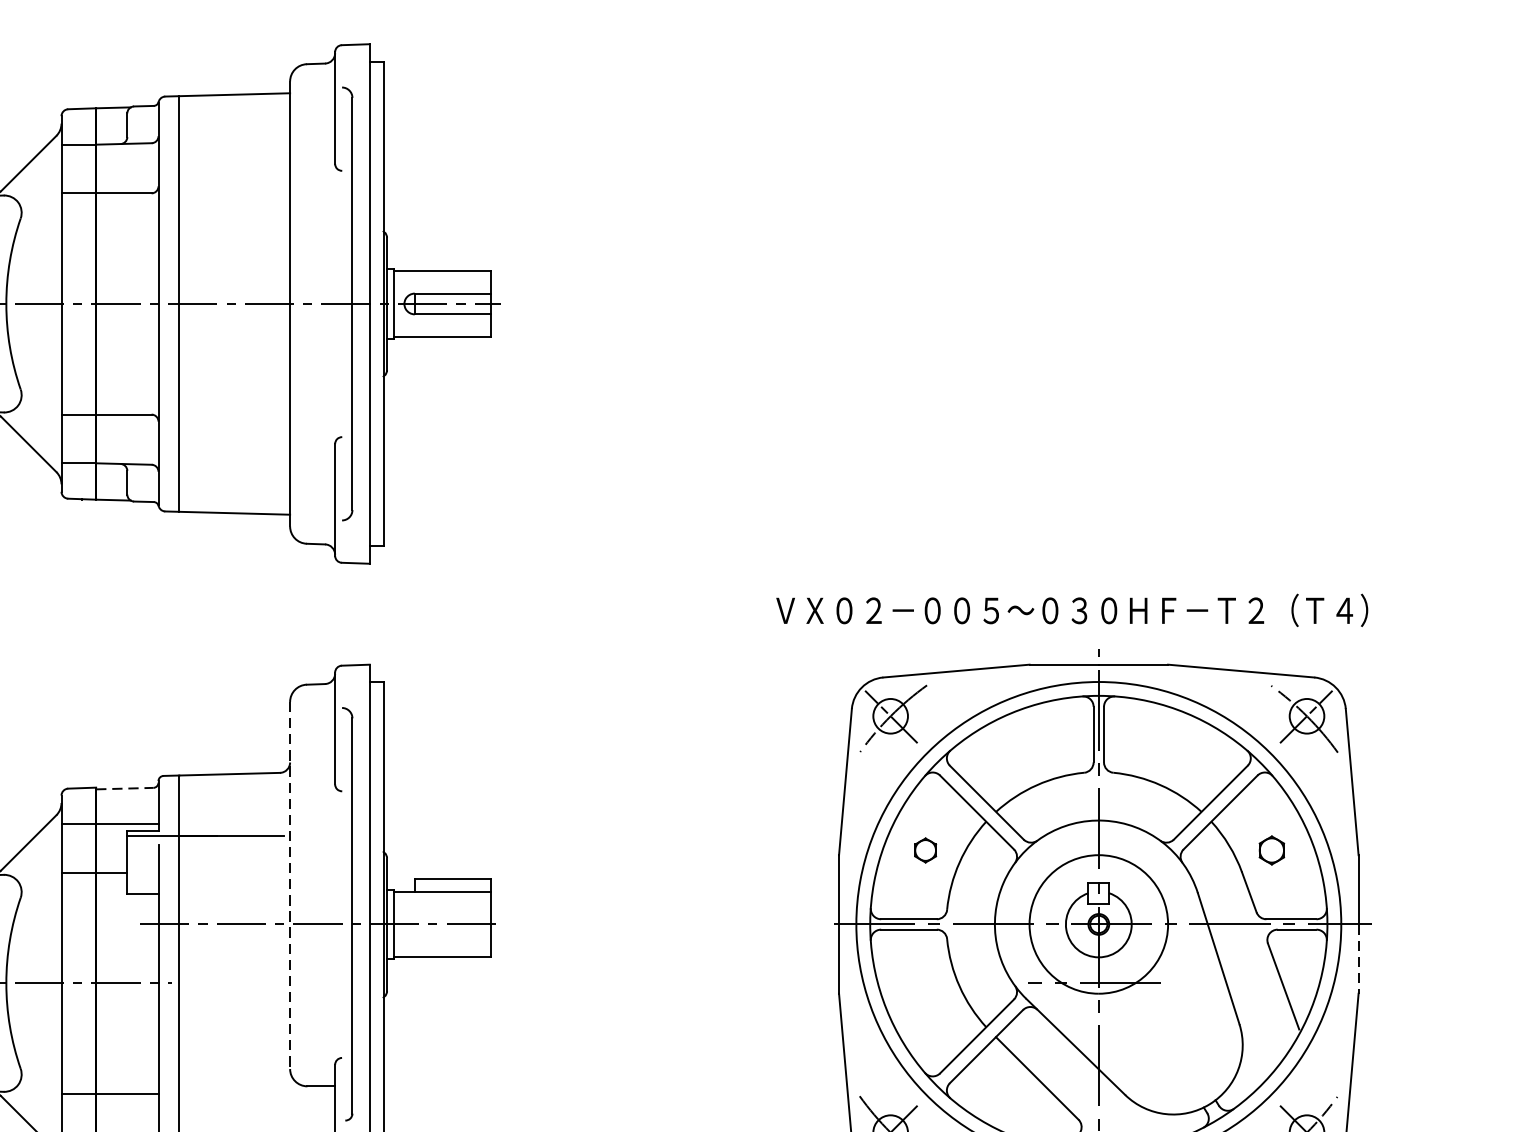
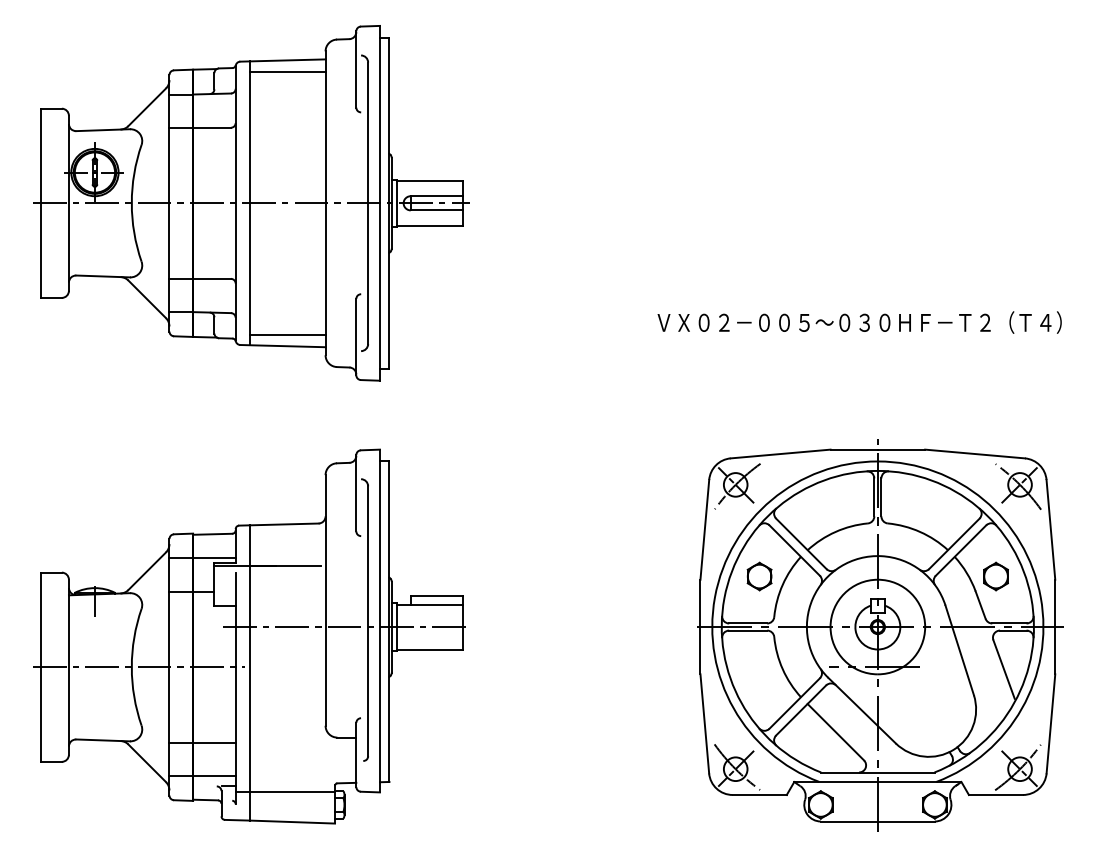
line: (234, 112) -> (287, 72), added
line: (234, 496) -> (287, 334), added
text: (1071, 610) -> (859, 322), moved
line: (124, 788) -> (212, 534), dashed -> solid
part: (925, 850) -> (759, 576), size x1.67
part: (1271, 850) -> (995, 576), size x1.43
line: (289, 885) -> (325, 600), dashed -> solid
line: (1358, 958) -> (1055, 650), dashed -> solid

